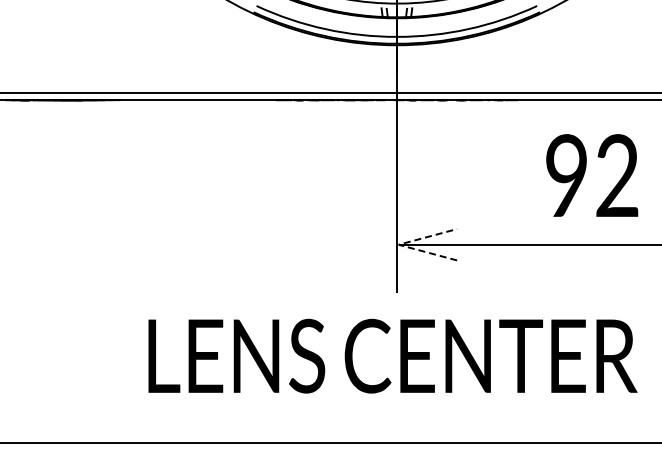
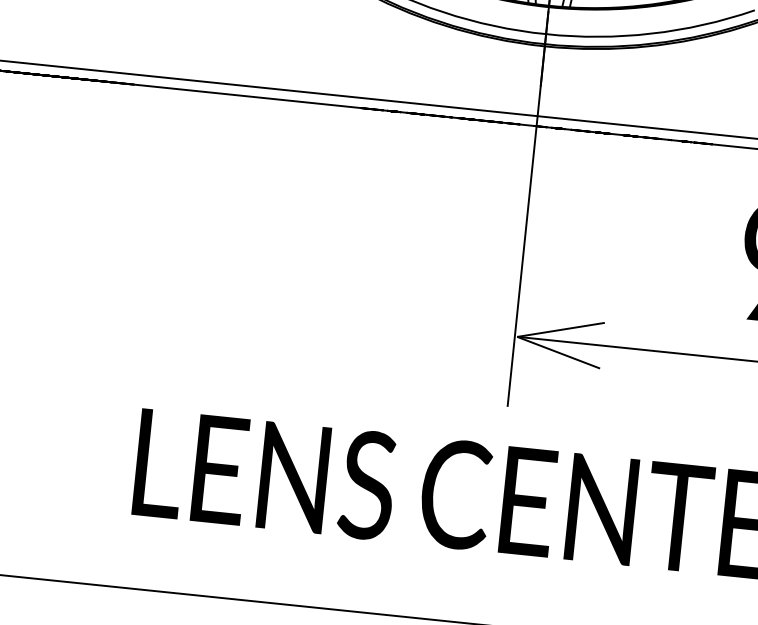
line: (398, 244) -> (517, 336), dashed -> solid

